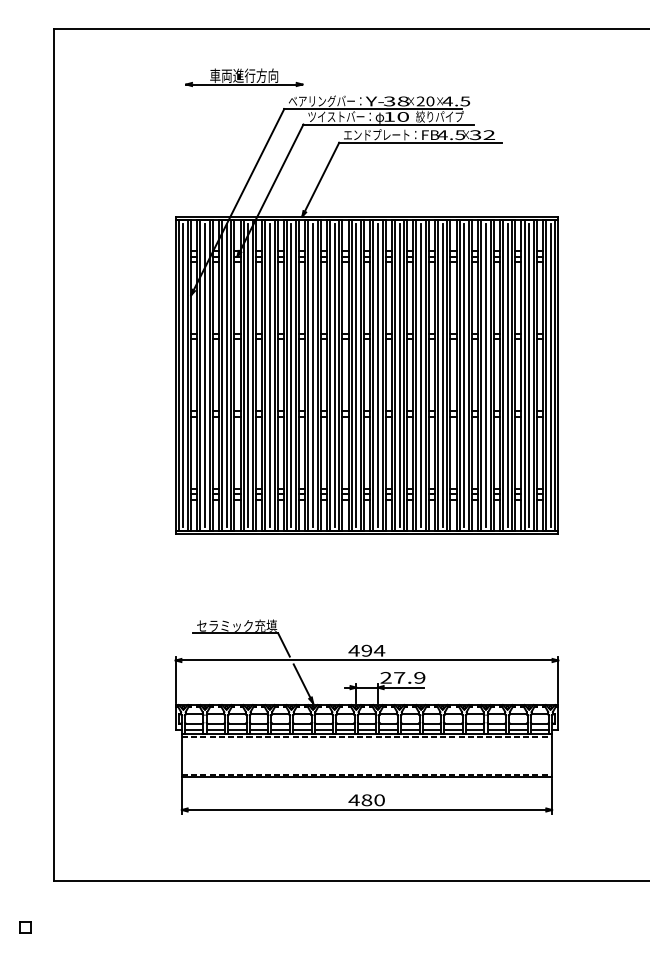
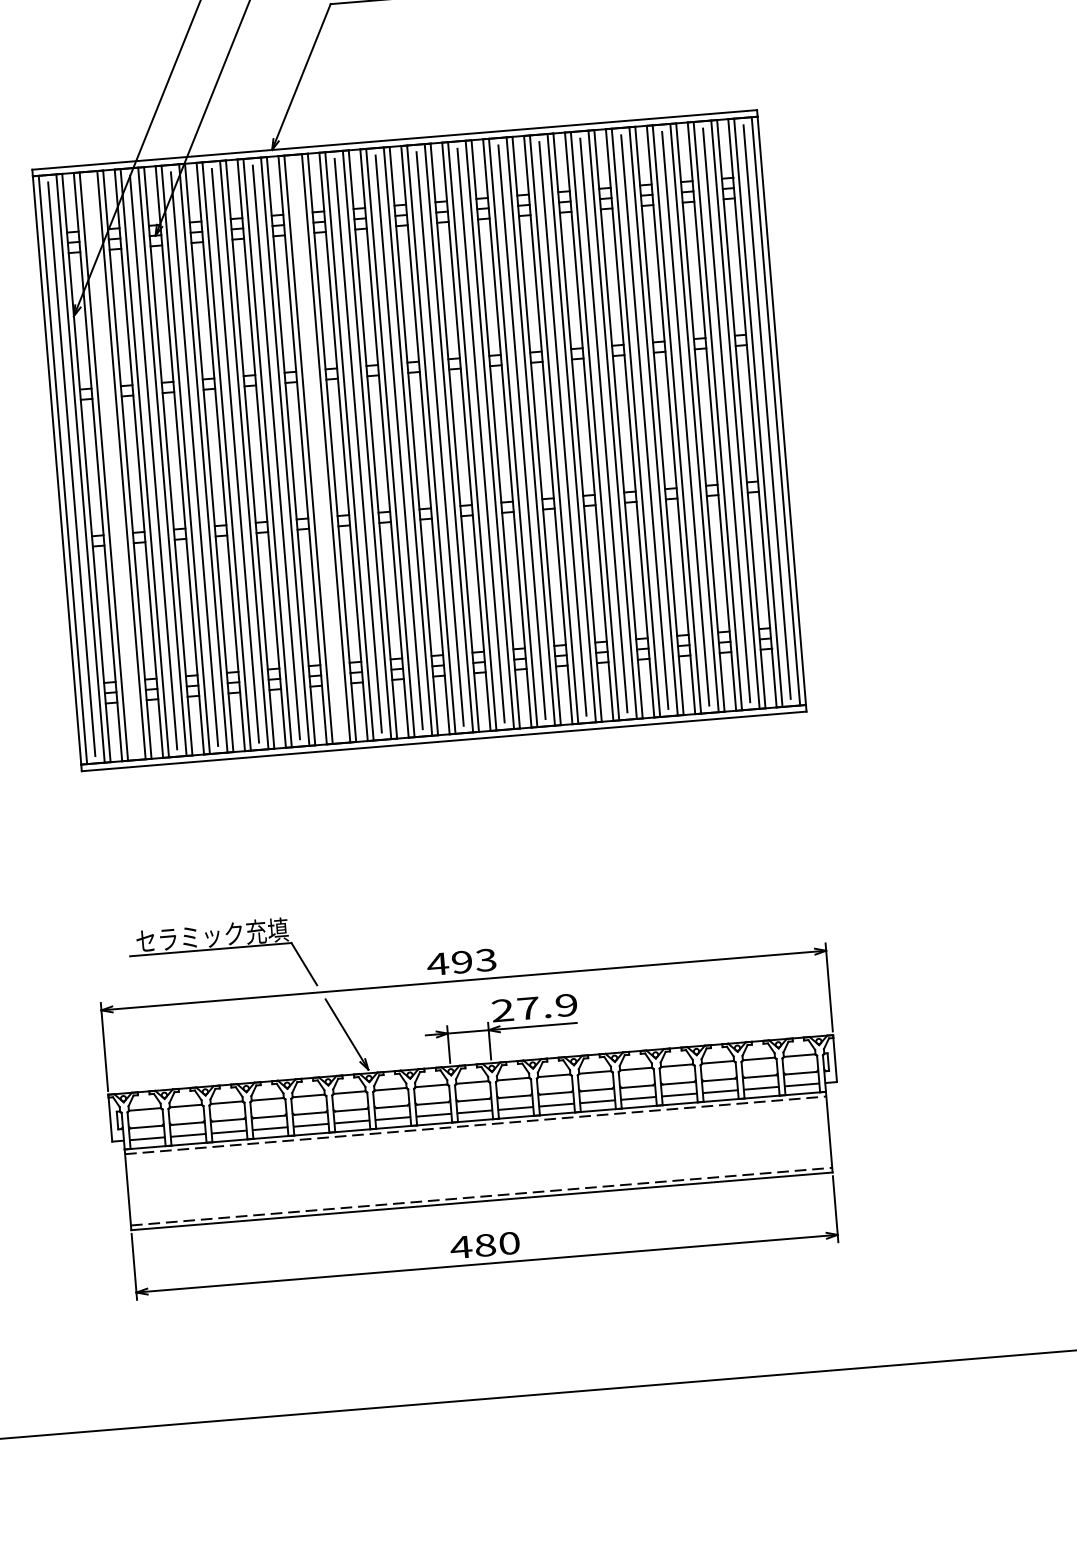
line: (205, 375) -> (113, 465), removed
line: (313, 375) -> (318, 449), removed
text: (379, 650) -> (485, 959), 494 -> 493

